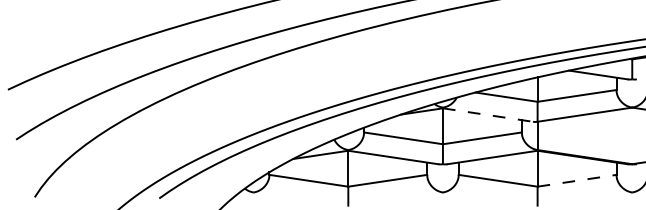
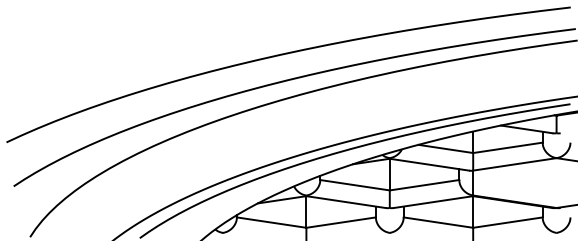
line: (488, 114) -> (429, 164), dashed -> solid
line: (577, 180) -> (508, 222), dashed -> solid

